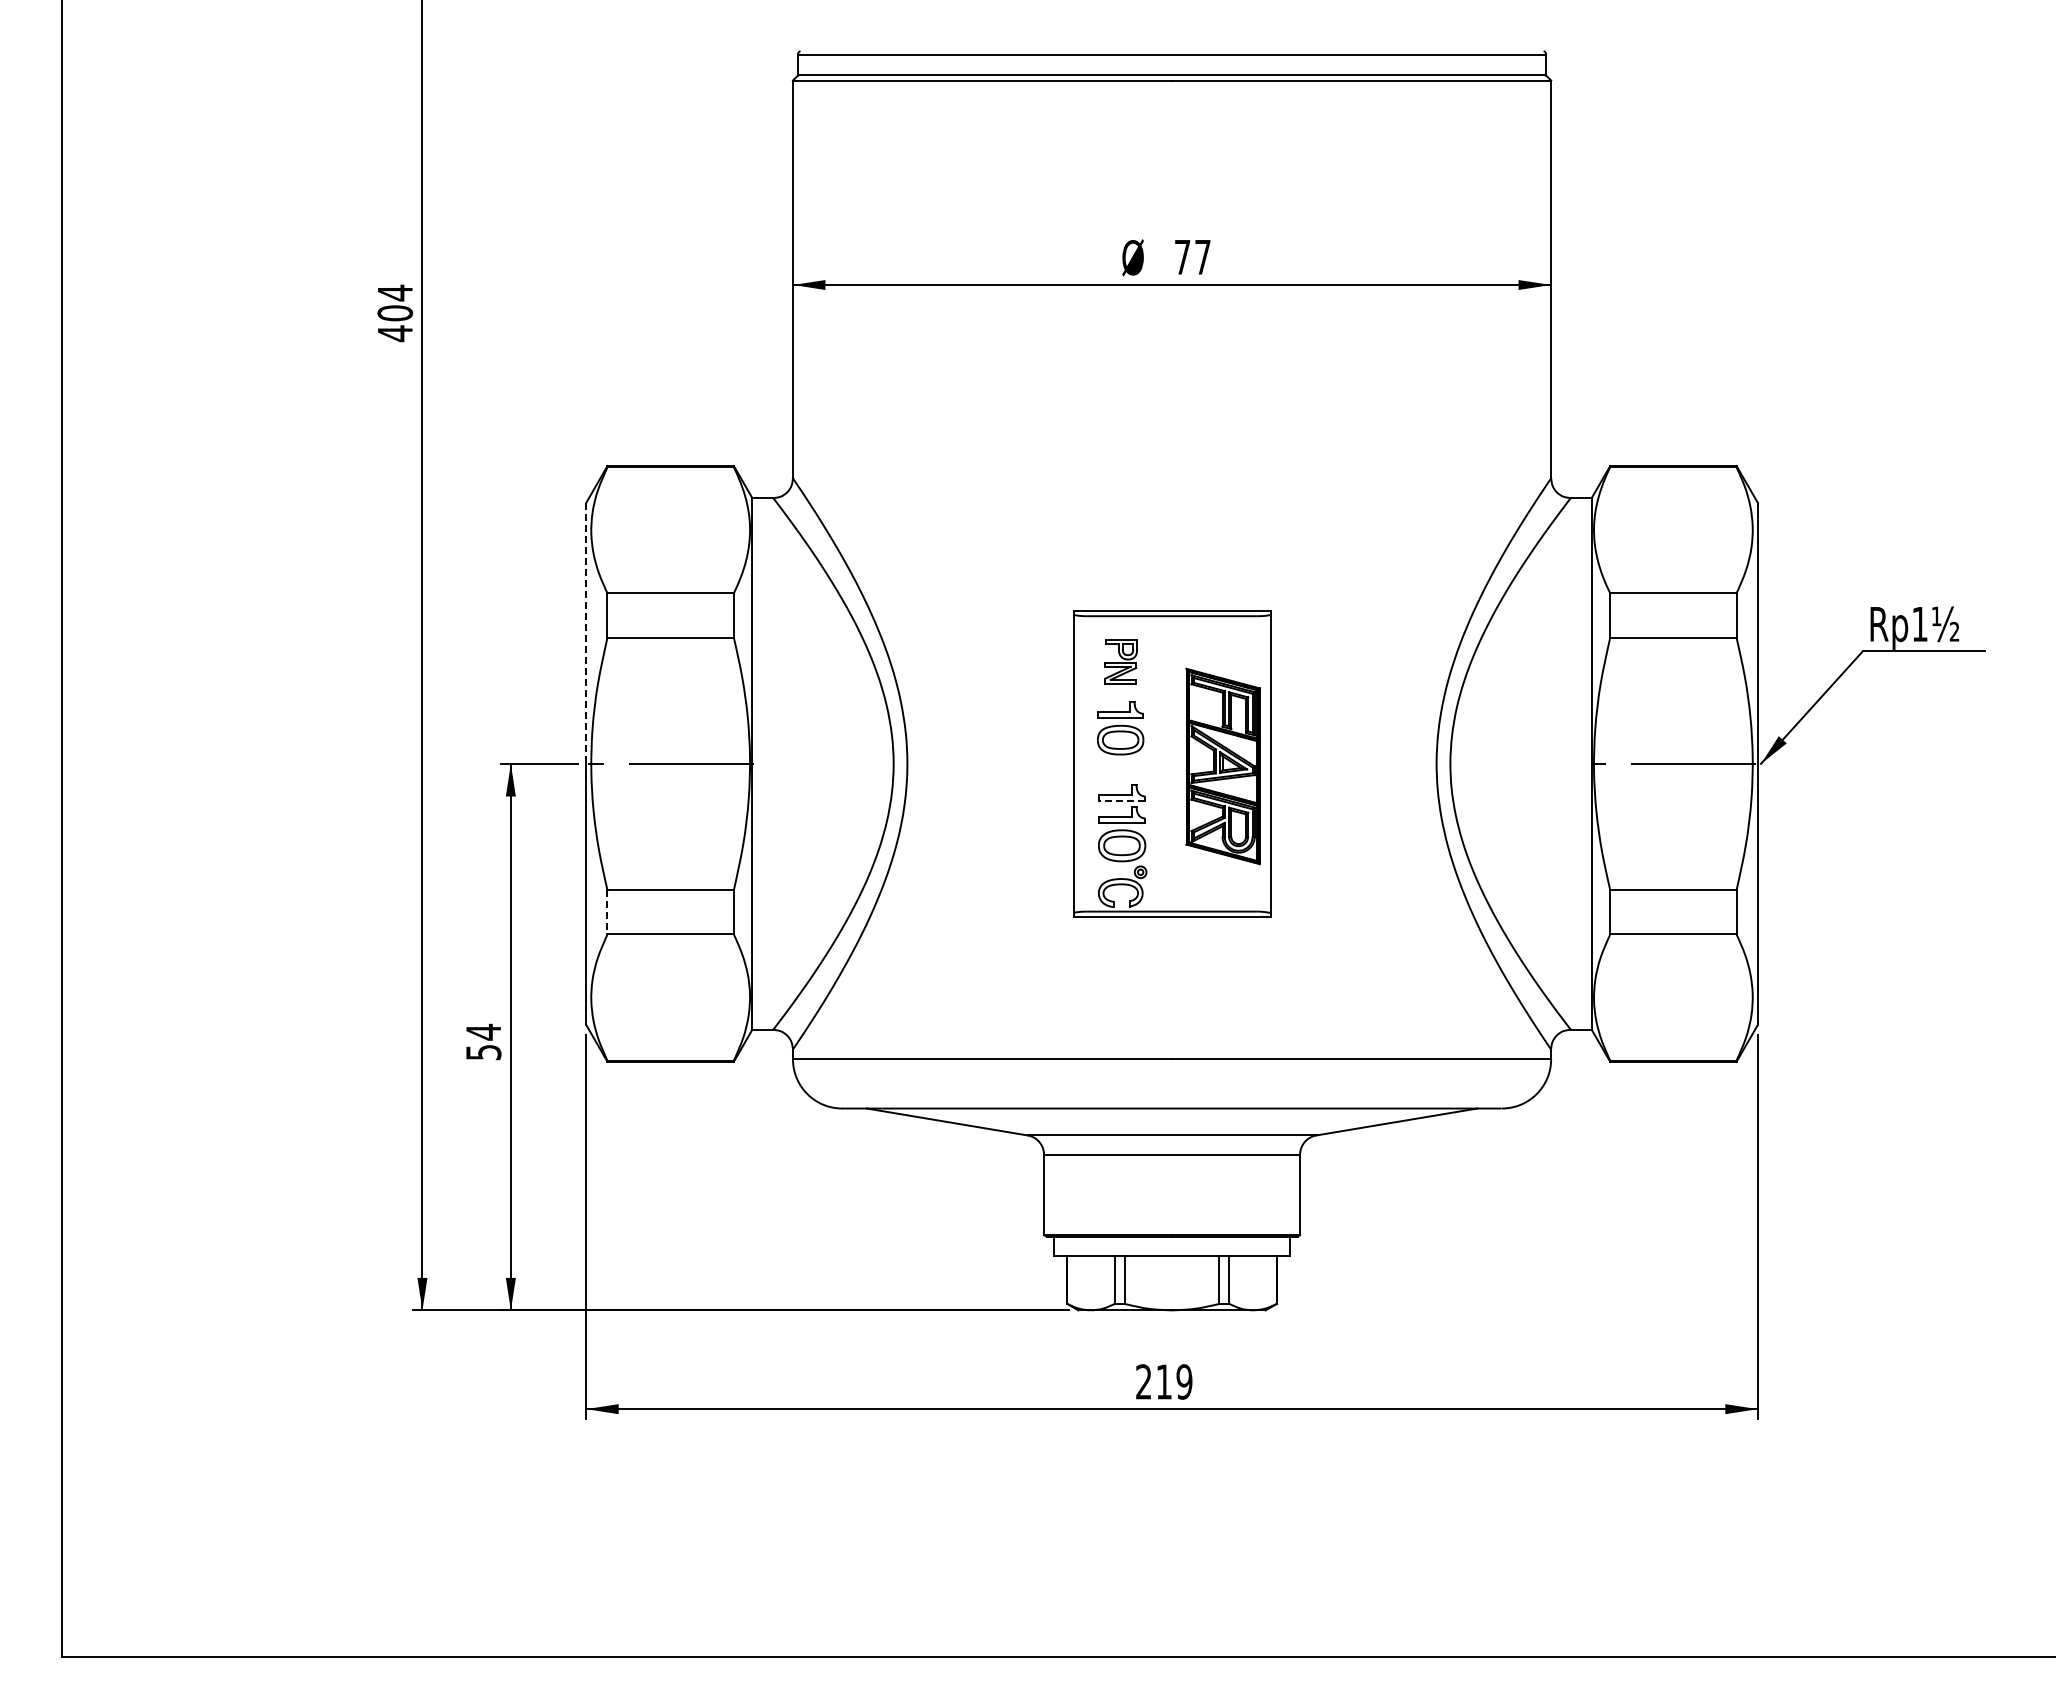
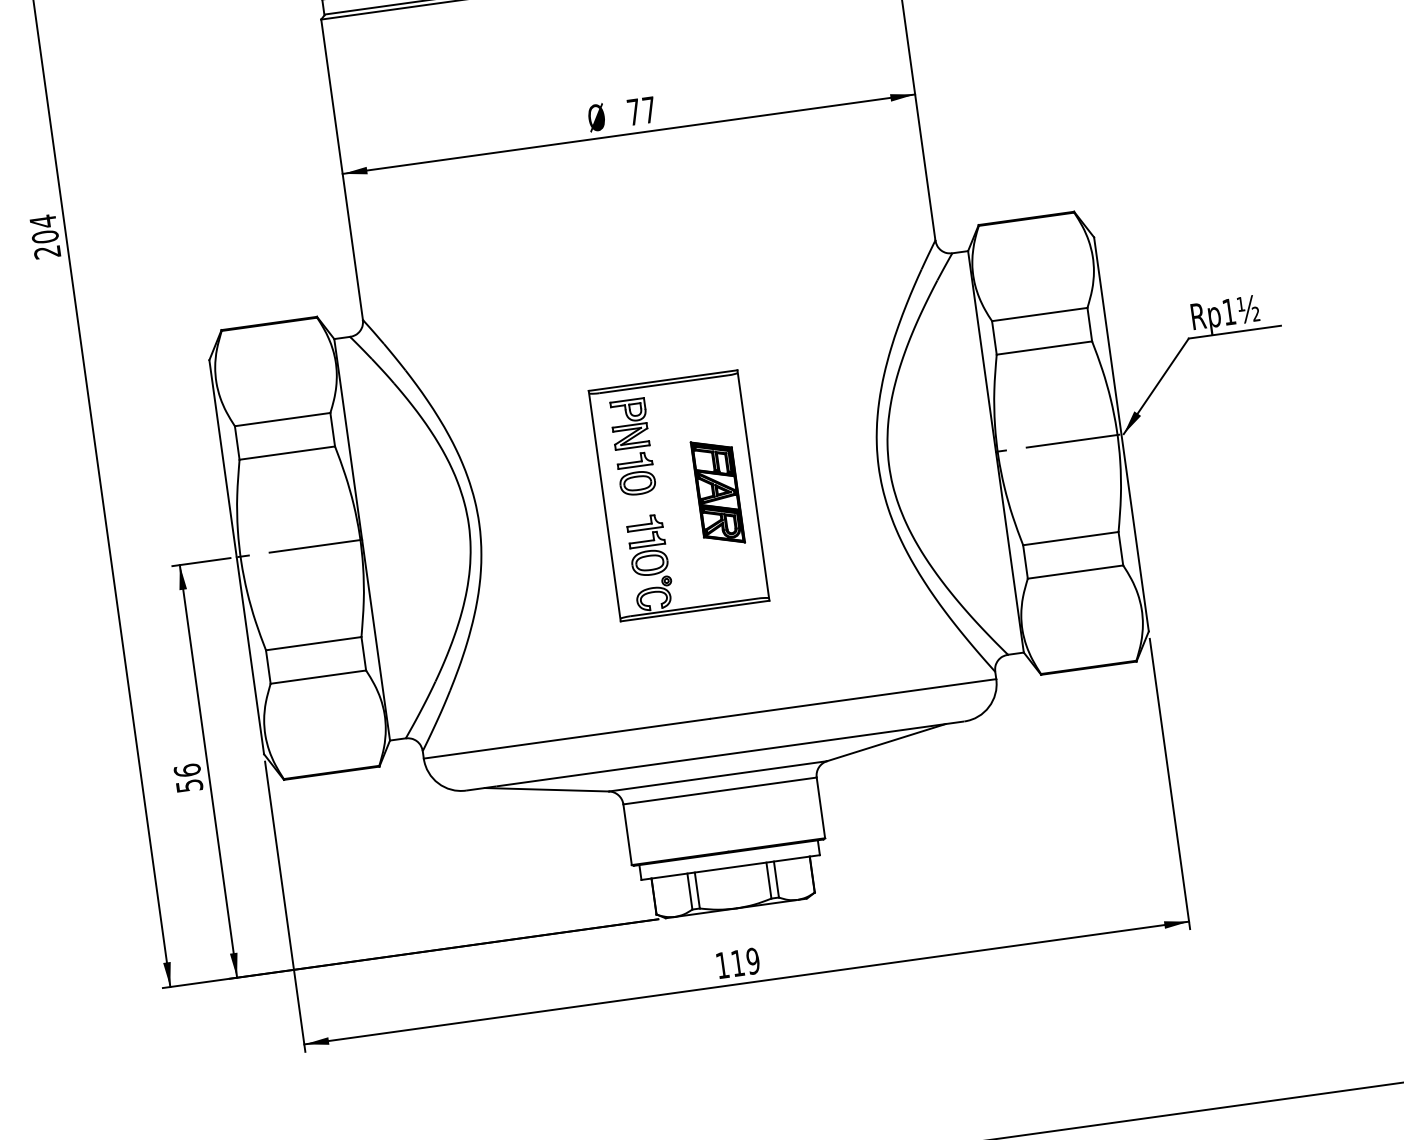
text: (394, 333) -> (46, 252), 404 -> 204
line: (586, 633) -> (223, 458), dashed -> solid
part: (1120, 661) -> (629, 423), size x1.43
part: (1222, 766) -> (717, 492), size x0.71
line: (1122, 801) -> (645, 529), dashed -> solid
line: (607, 912) -> (268, 667), dashed -> solid
text: (483, 1031) -> (187, 770), 54 -> 56
text: (1143, 1381) -> (722, 965), 219 -> 119

